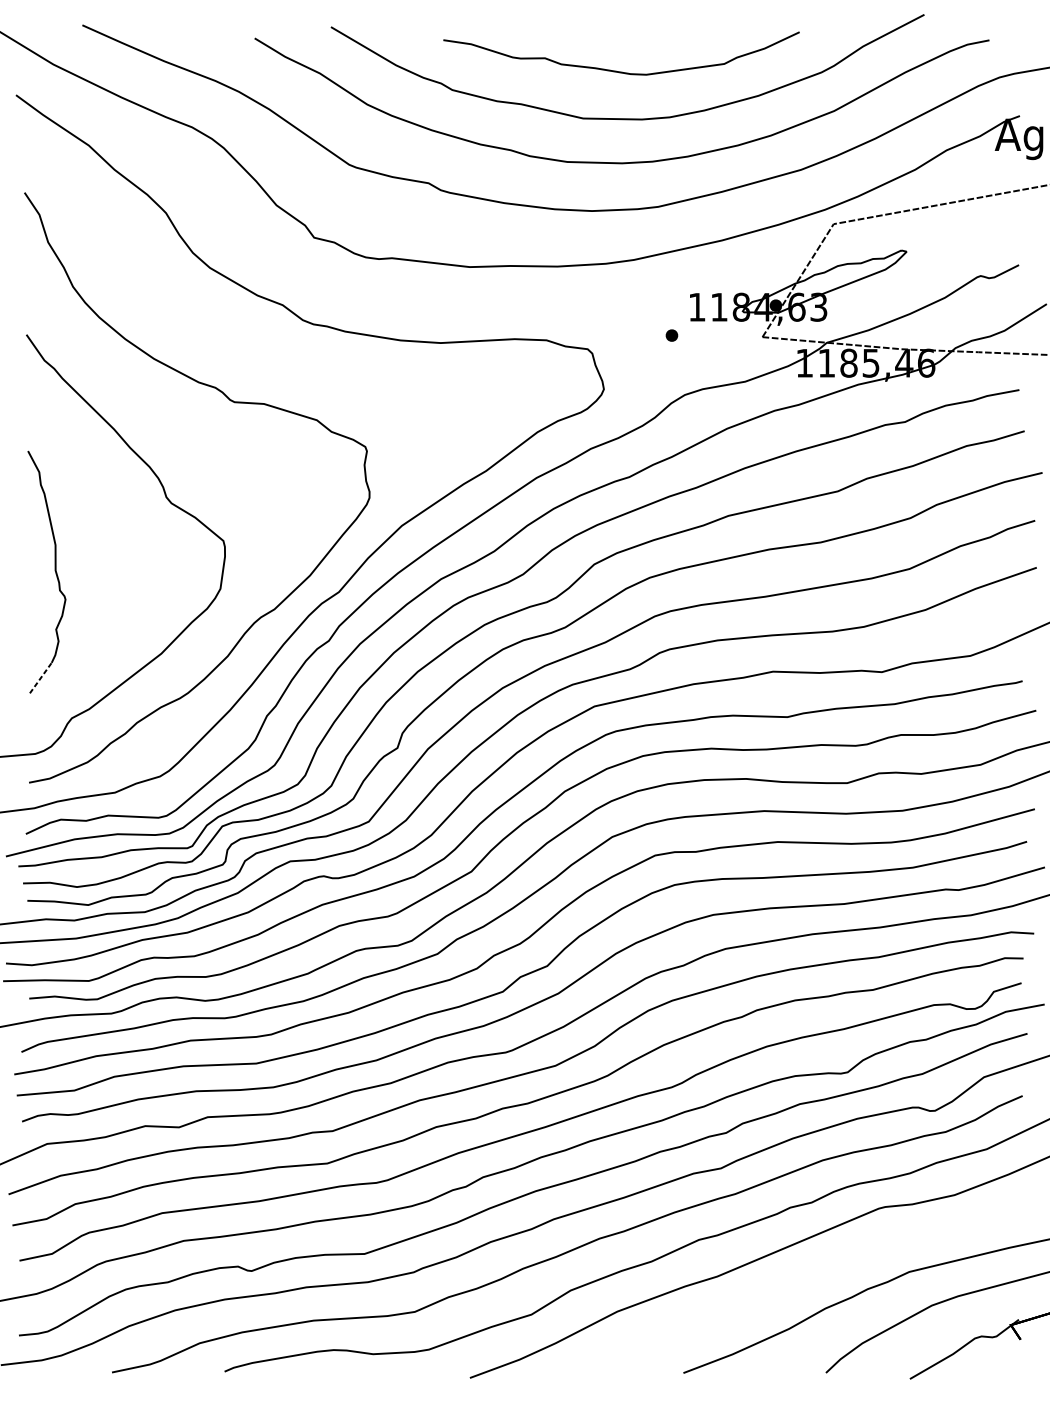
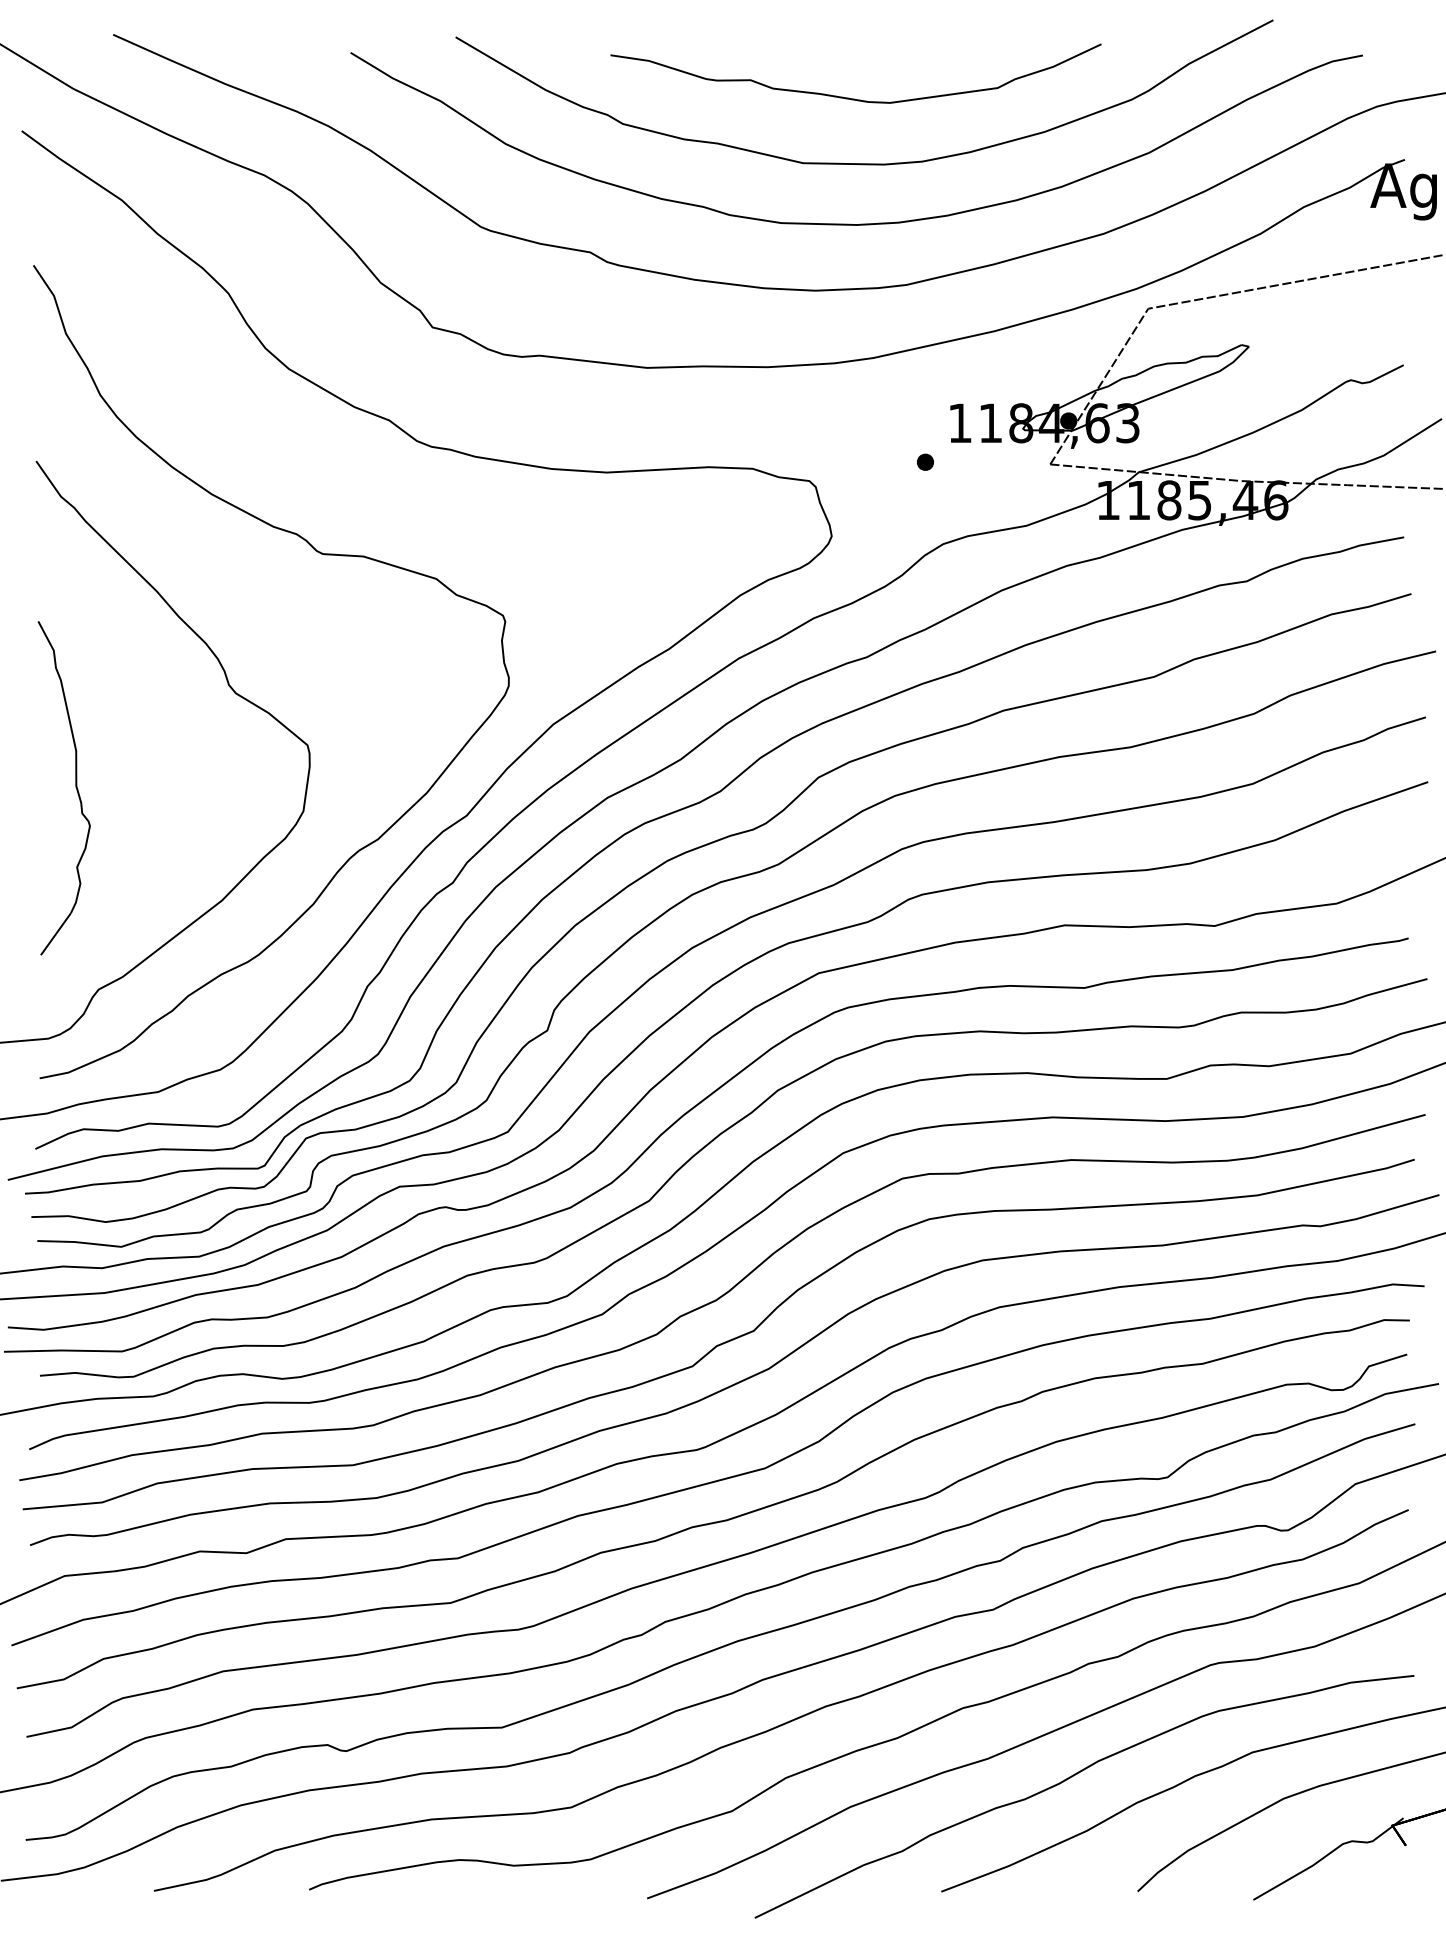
line: (40, 678) -> (55, 934), dashed -> solid
curve: (778, 1290) -> (1072, 1777), added

